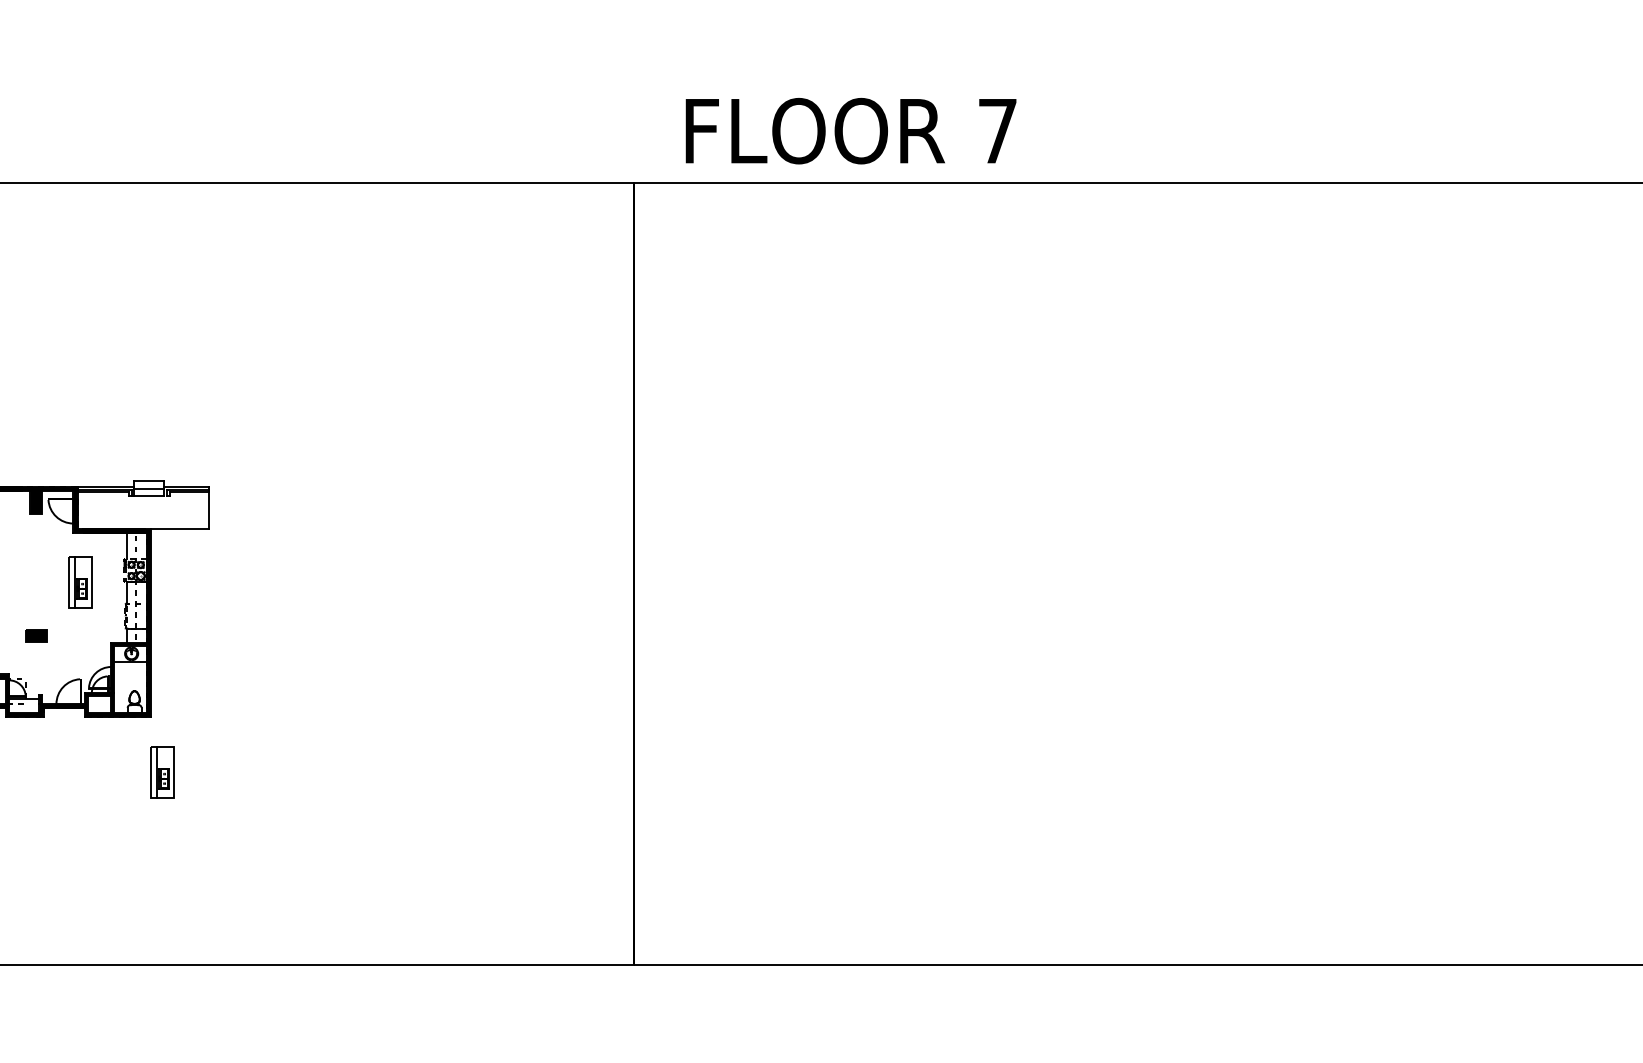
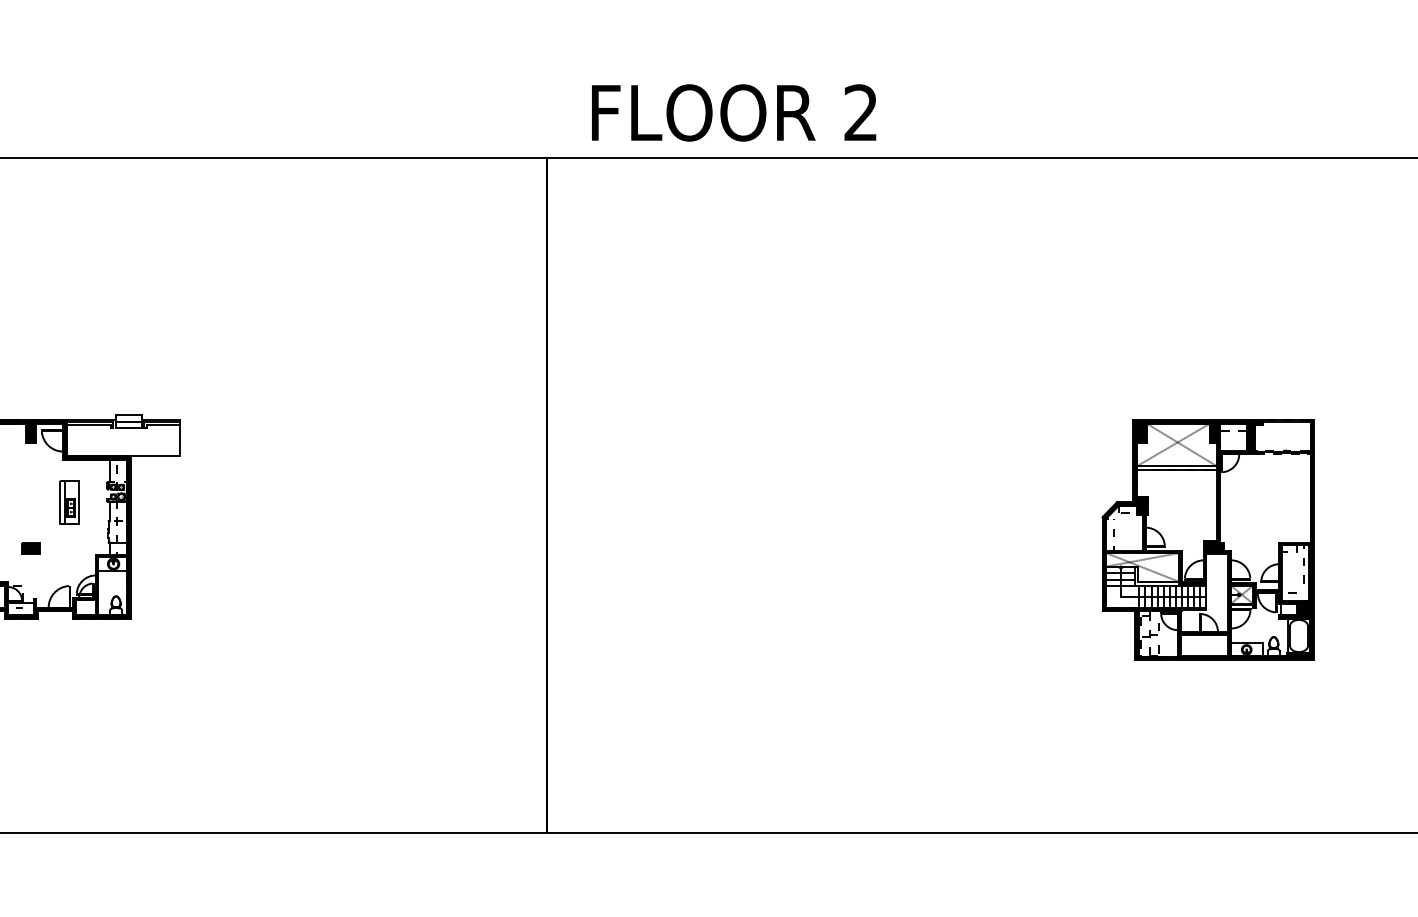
text: (997, 130) -> (860, 112), 7 -> 2
part: (1399, 625) -> (1207, 539), added
part: (162, 772) -> (140, 666), removed

